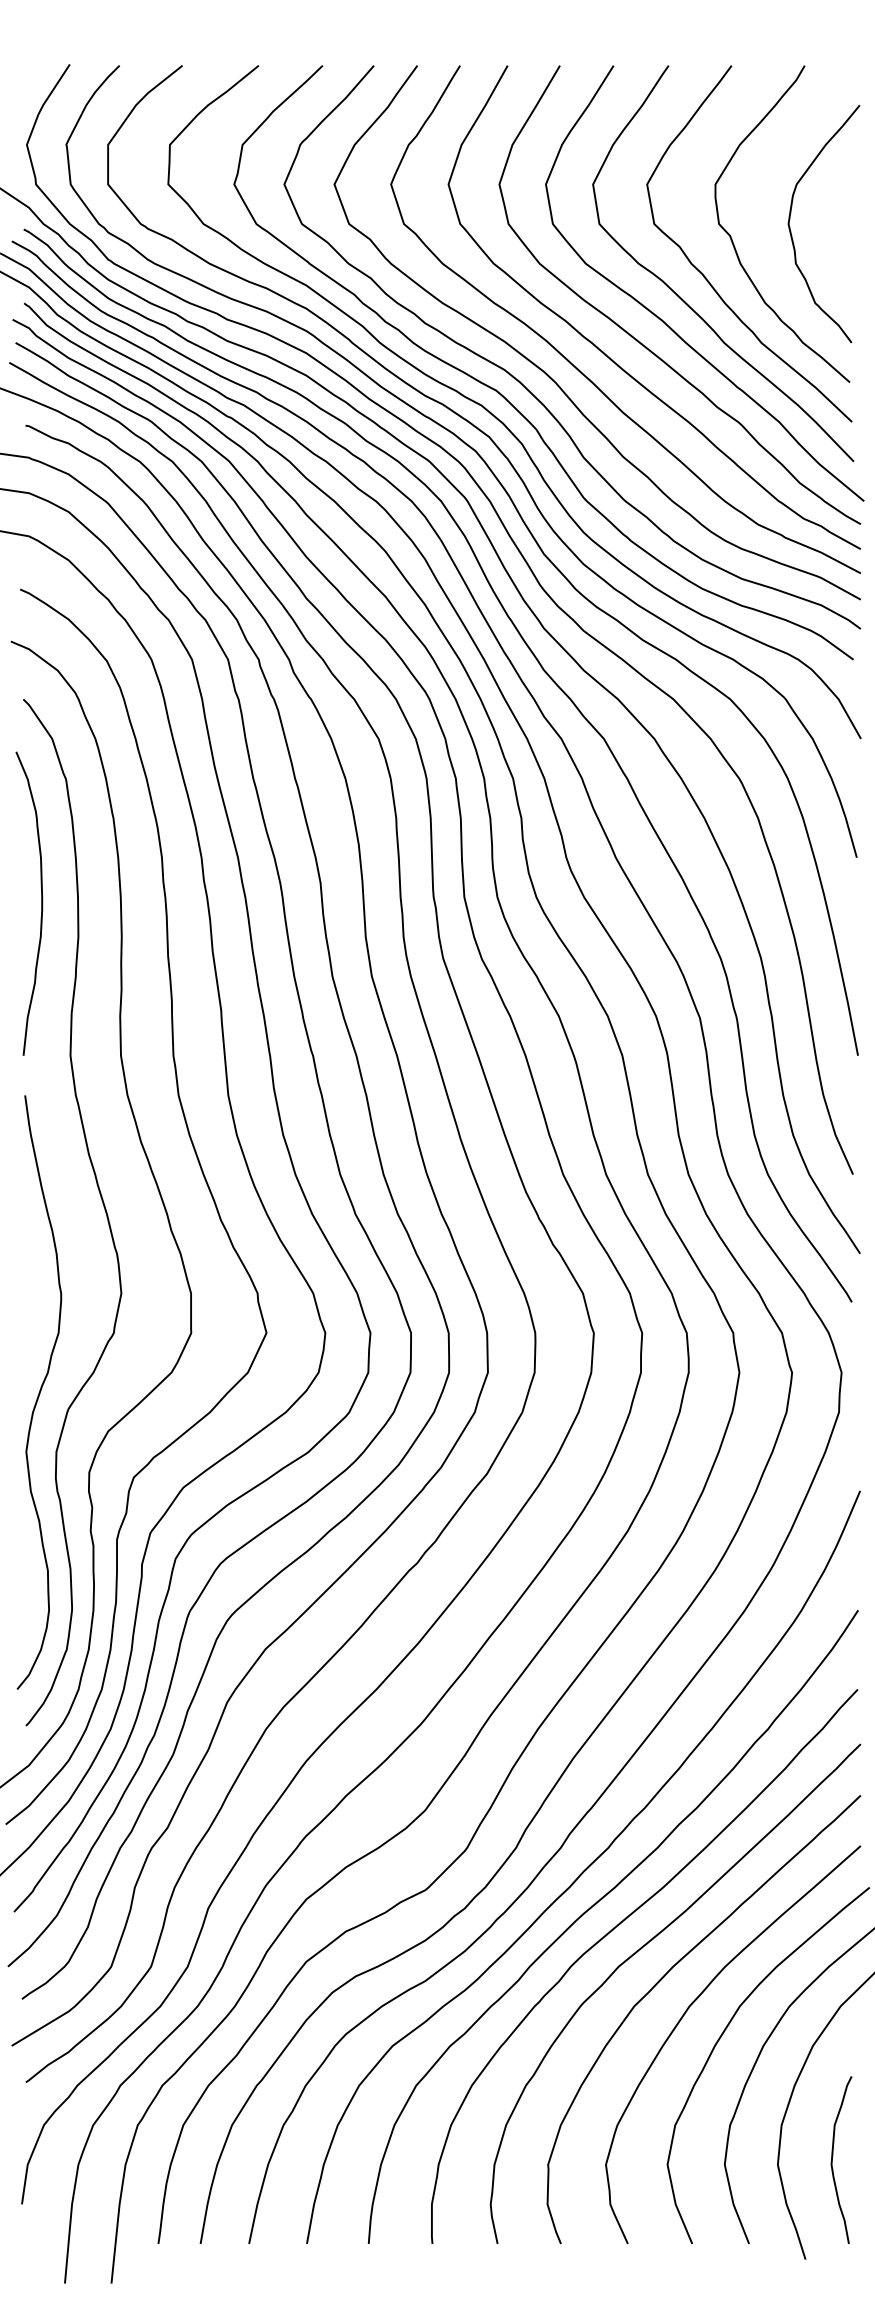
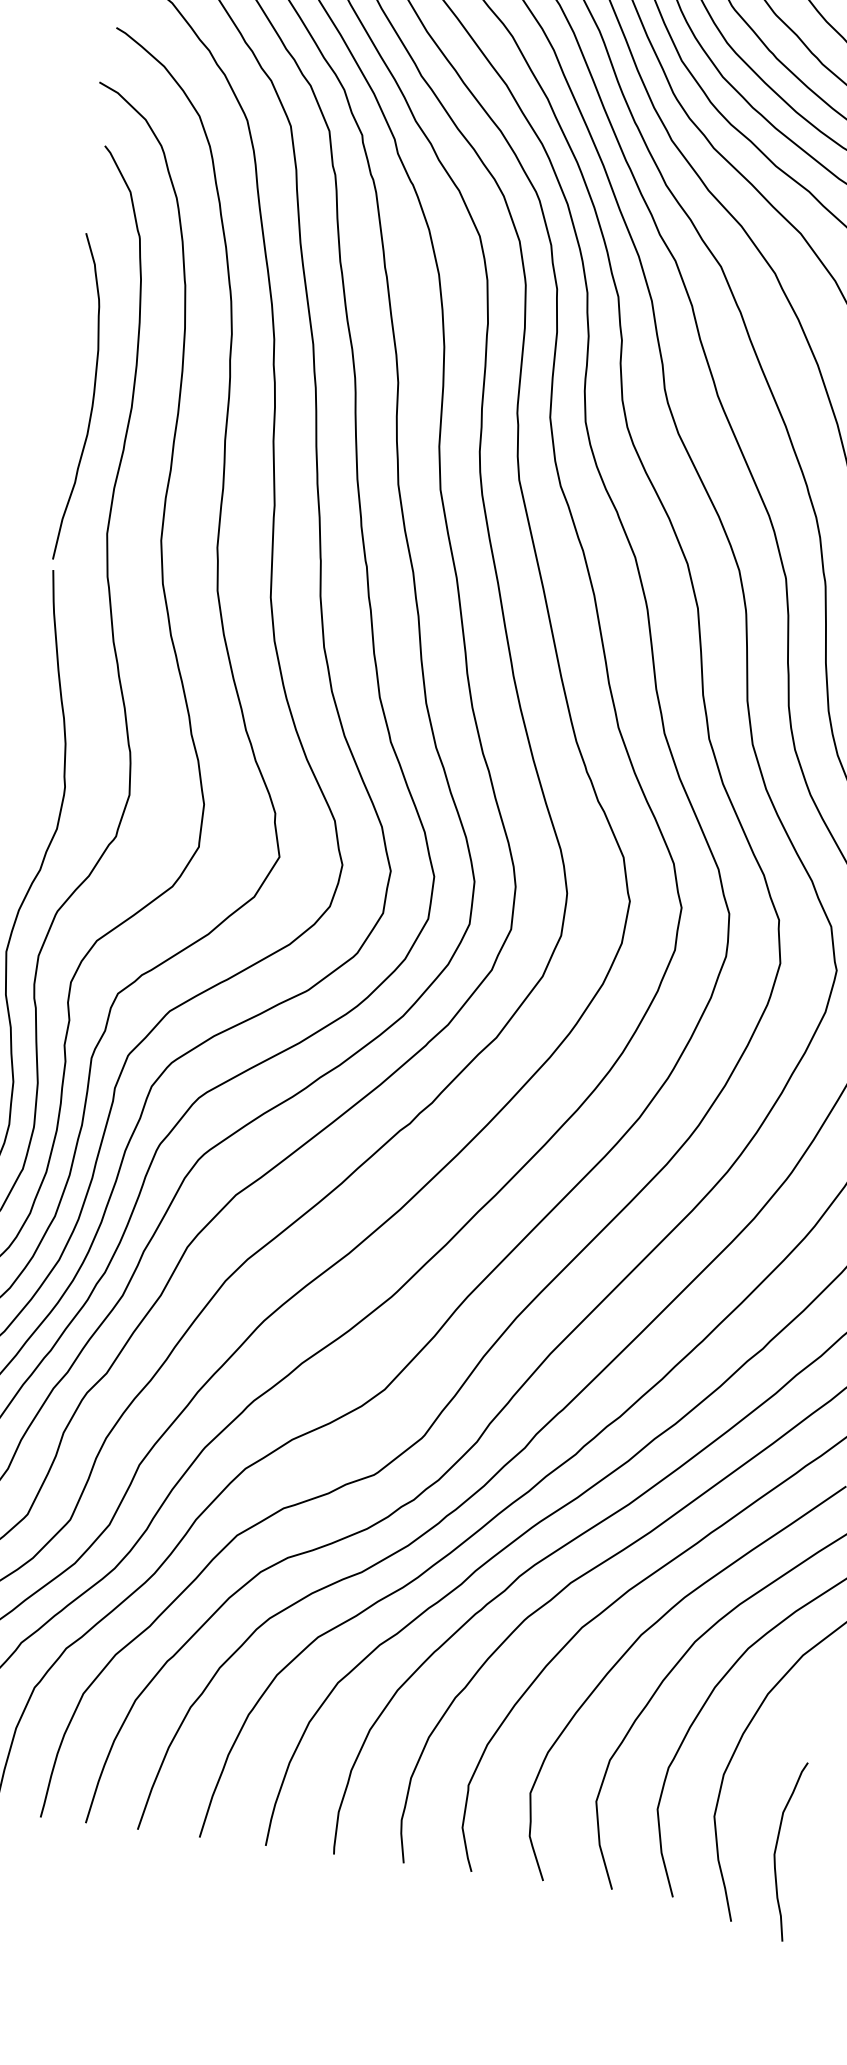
curve: (41, 903) -> (92, 398), moved
curve: (833, 2156) -> (777, 1845), moved

